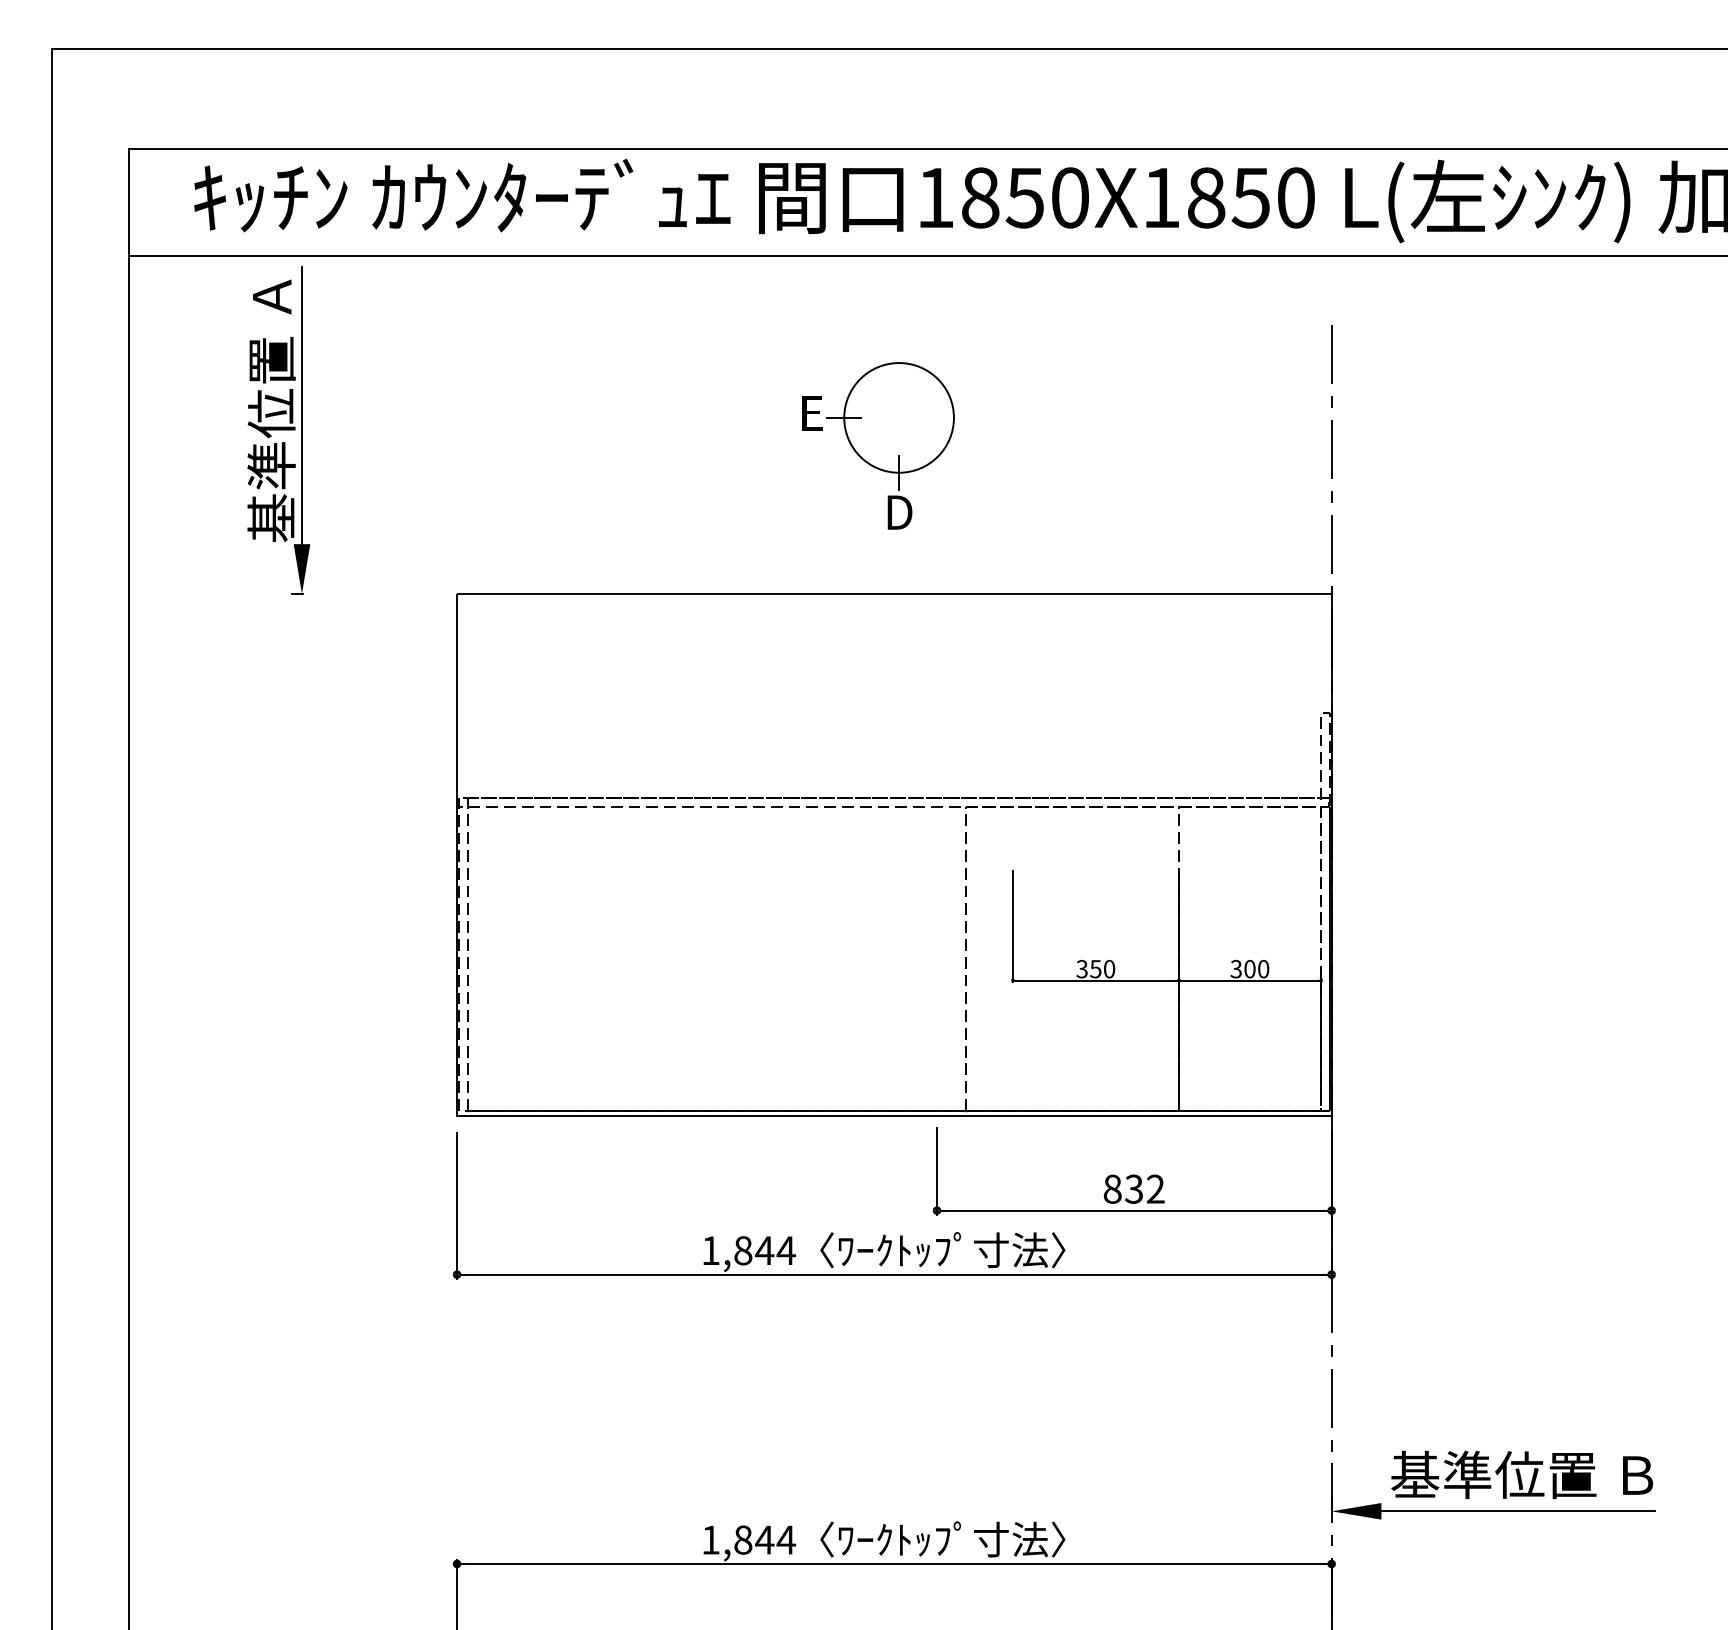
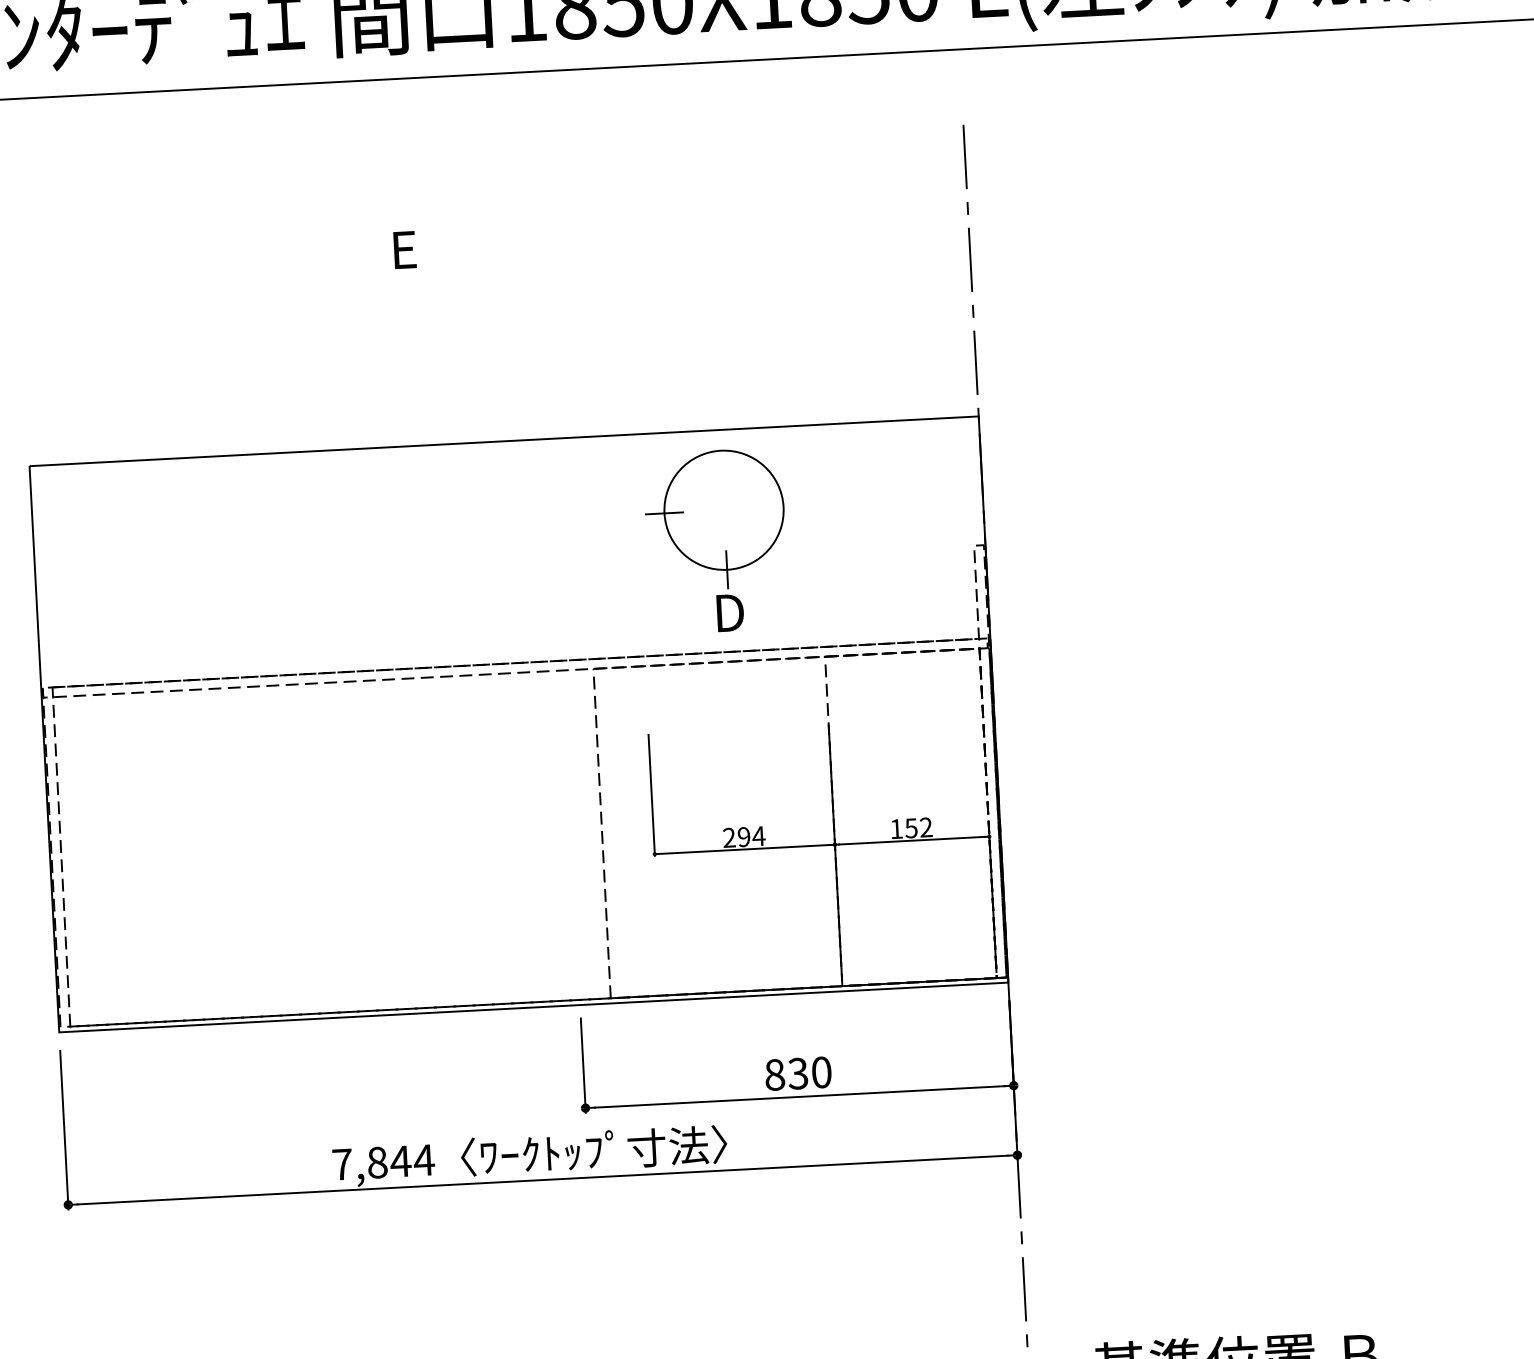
part: (890, 445) -> (716, 540), moved
text: (1095, 968) -> (743, 836), 350 -> 294
text: (1249, 968) -> (910, 827), 300 -> 152
text: (1155, 1188) -> (821, 1071), 832 -> 830
text: (710, 1250) -> (341, 1164), 1,844 -> 7,844

